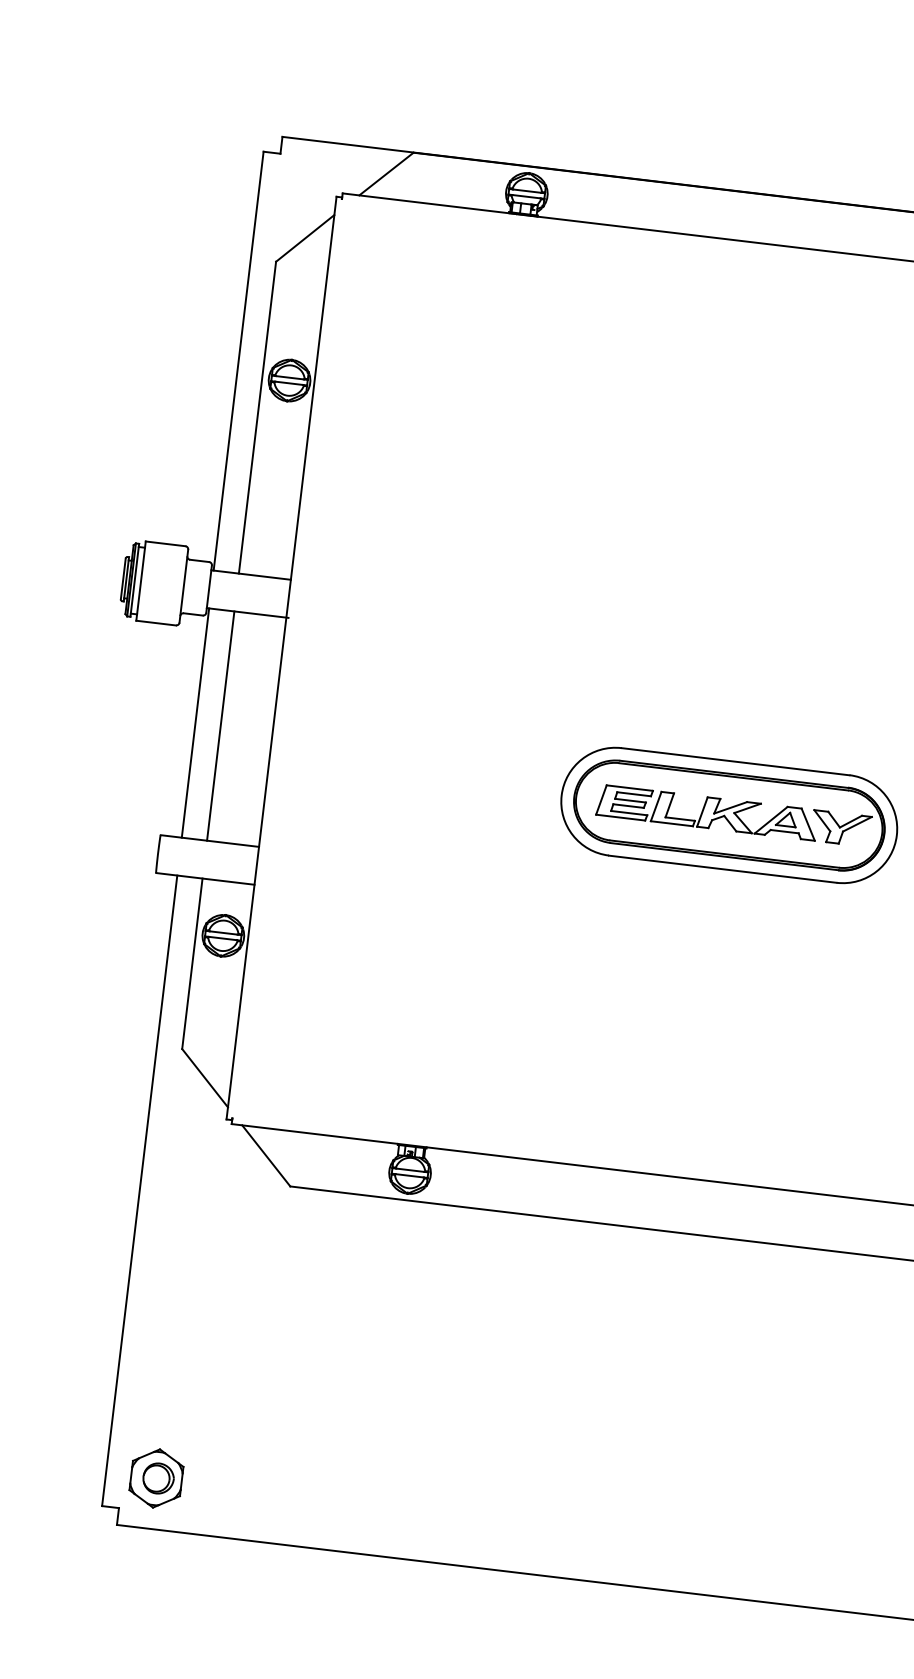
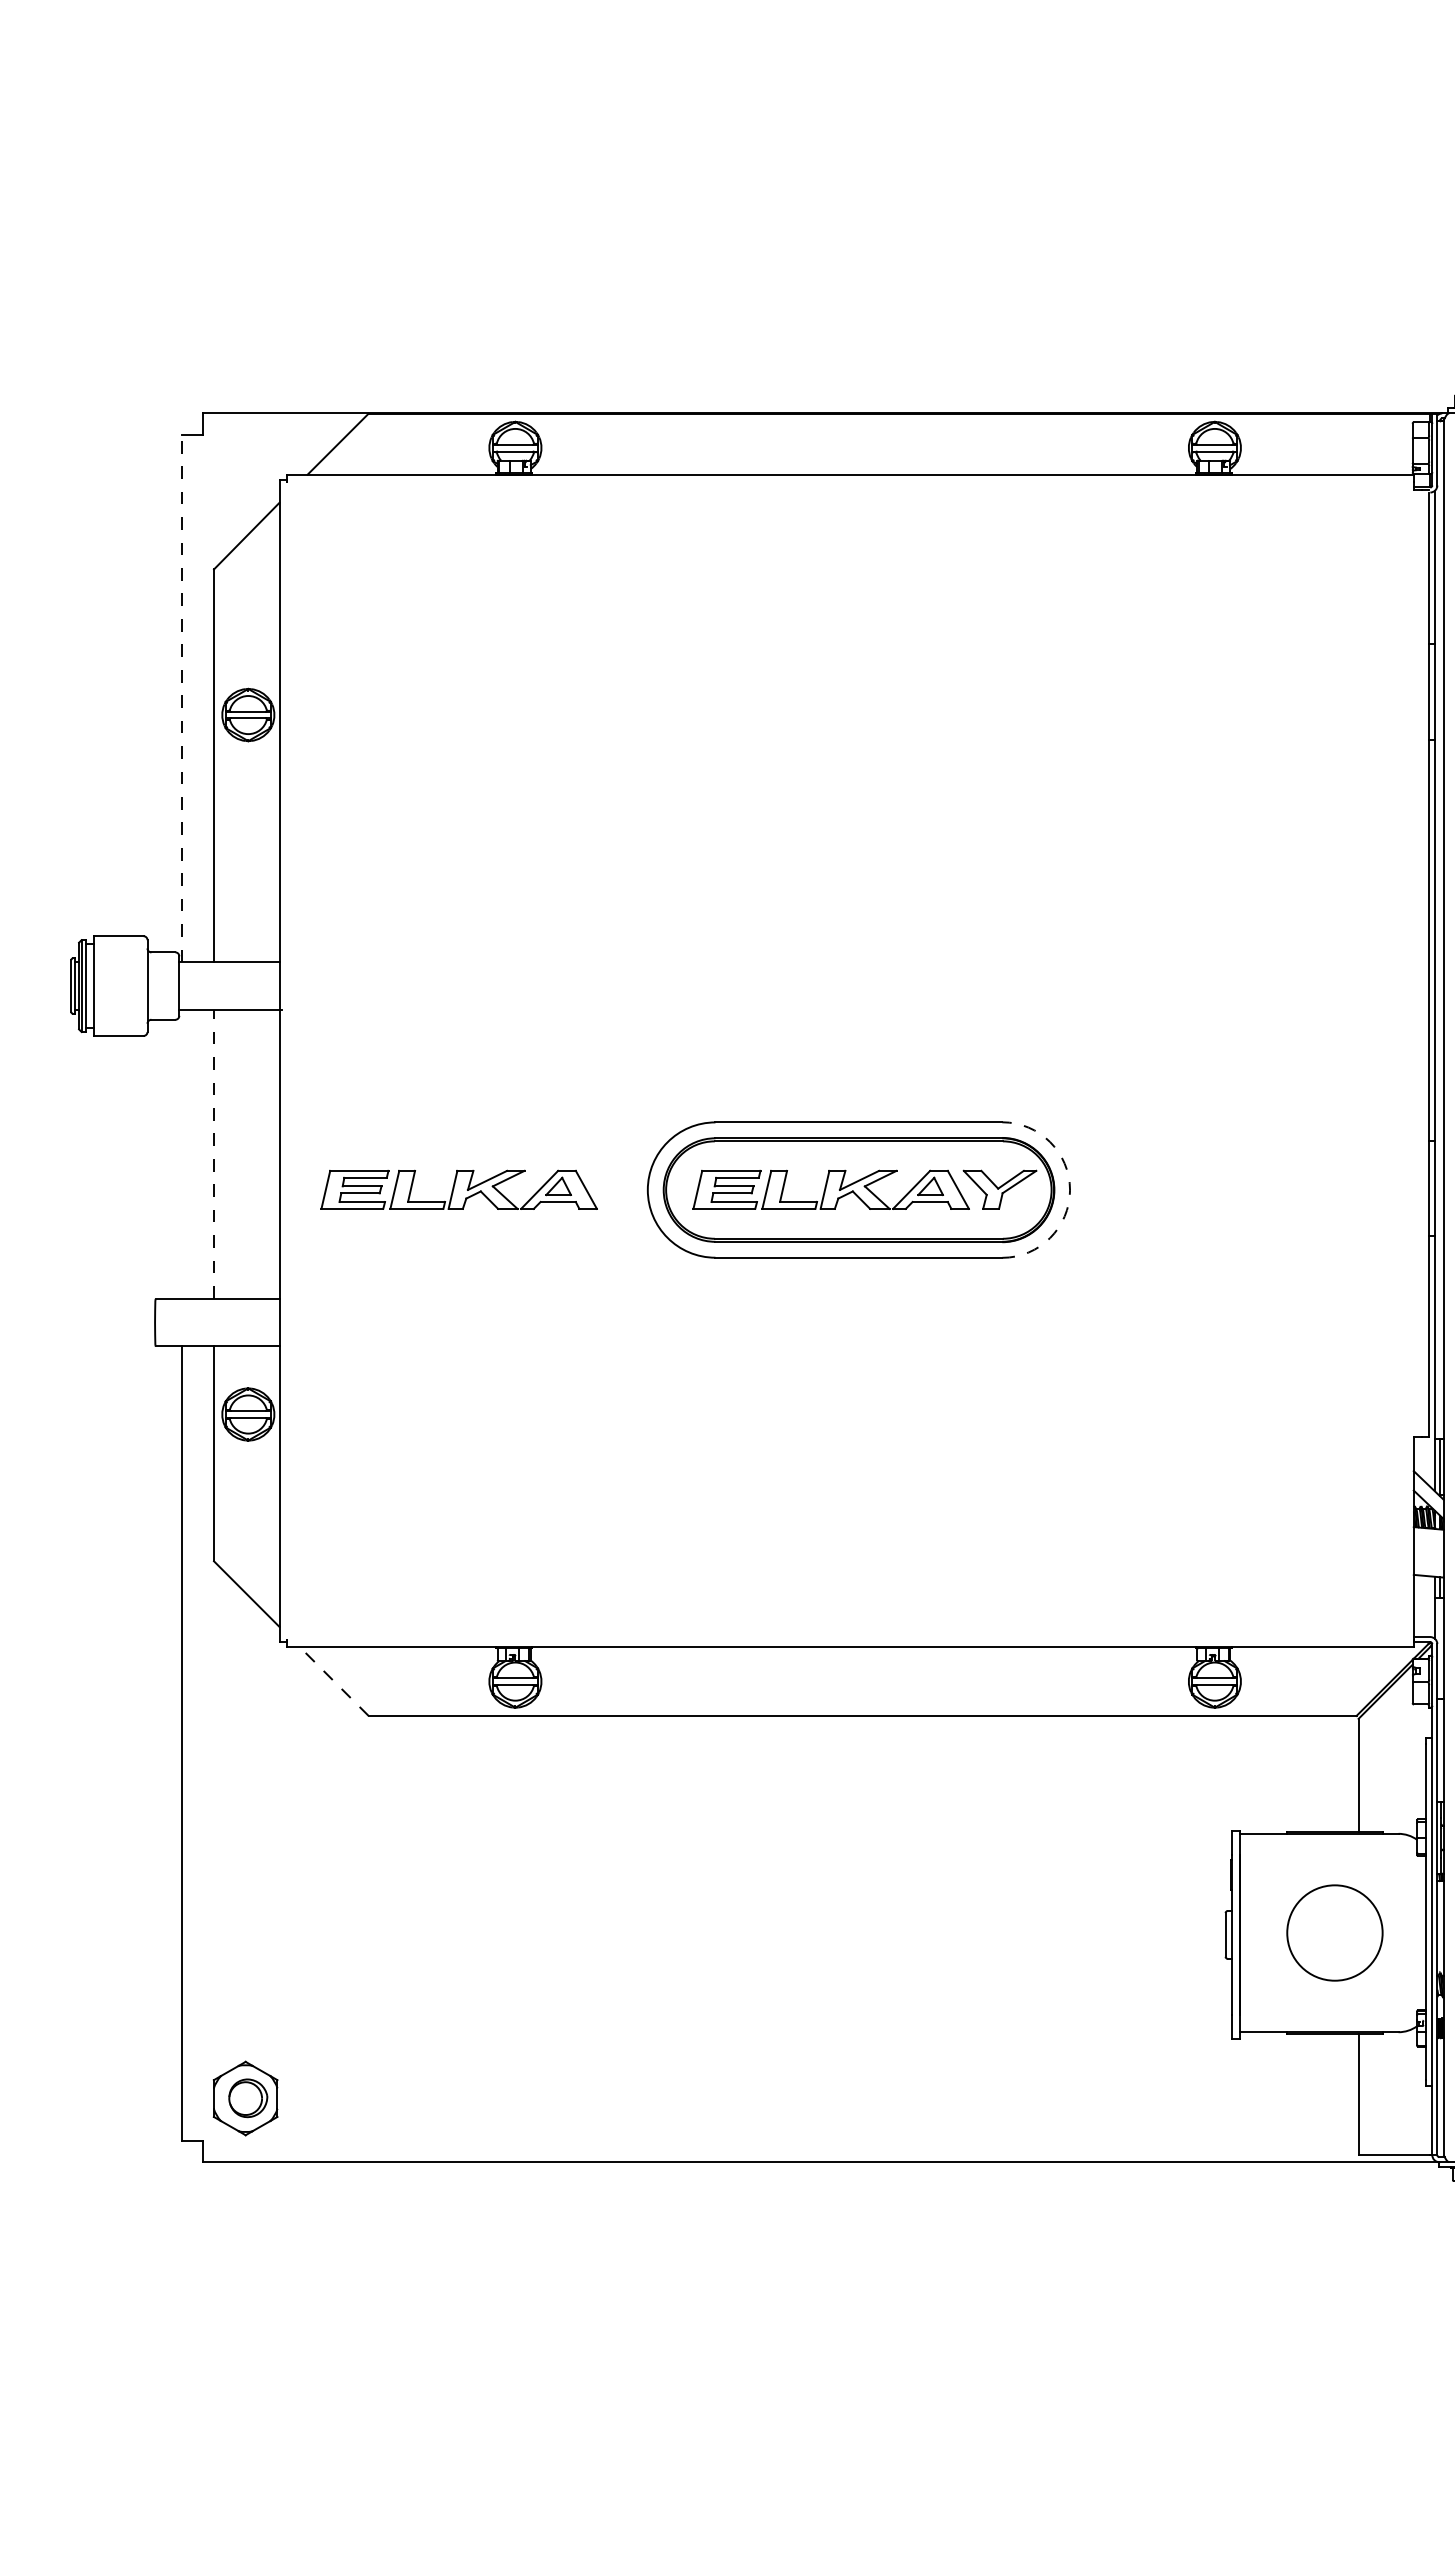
line: (238, 361) -> (182, 698), solid -> dashed
line: (195, 722) -> (182, 1153), removed
line: (221, 725) -> (214, 1153), solid -> dashed
part: (411, 777) -> (458, 1189), added
arc: (897, 835) -> (1070, 1190), solid -> dashed
line: (266, 1155) -> (334, 1681), solid -> dashed

